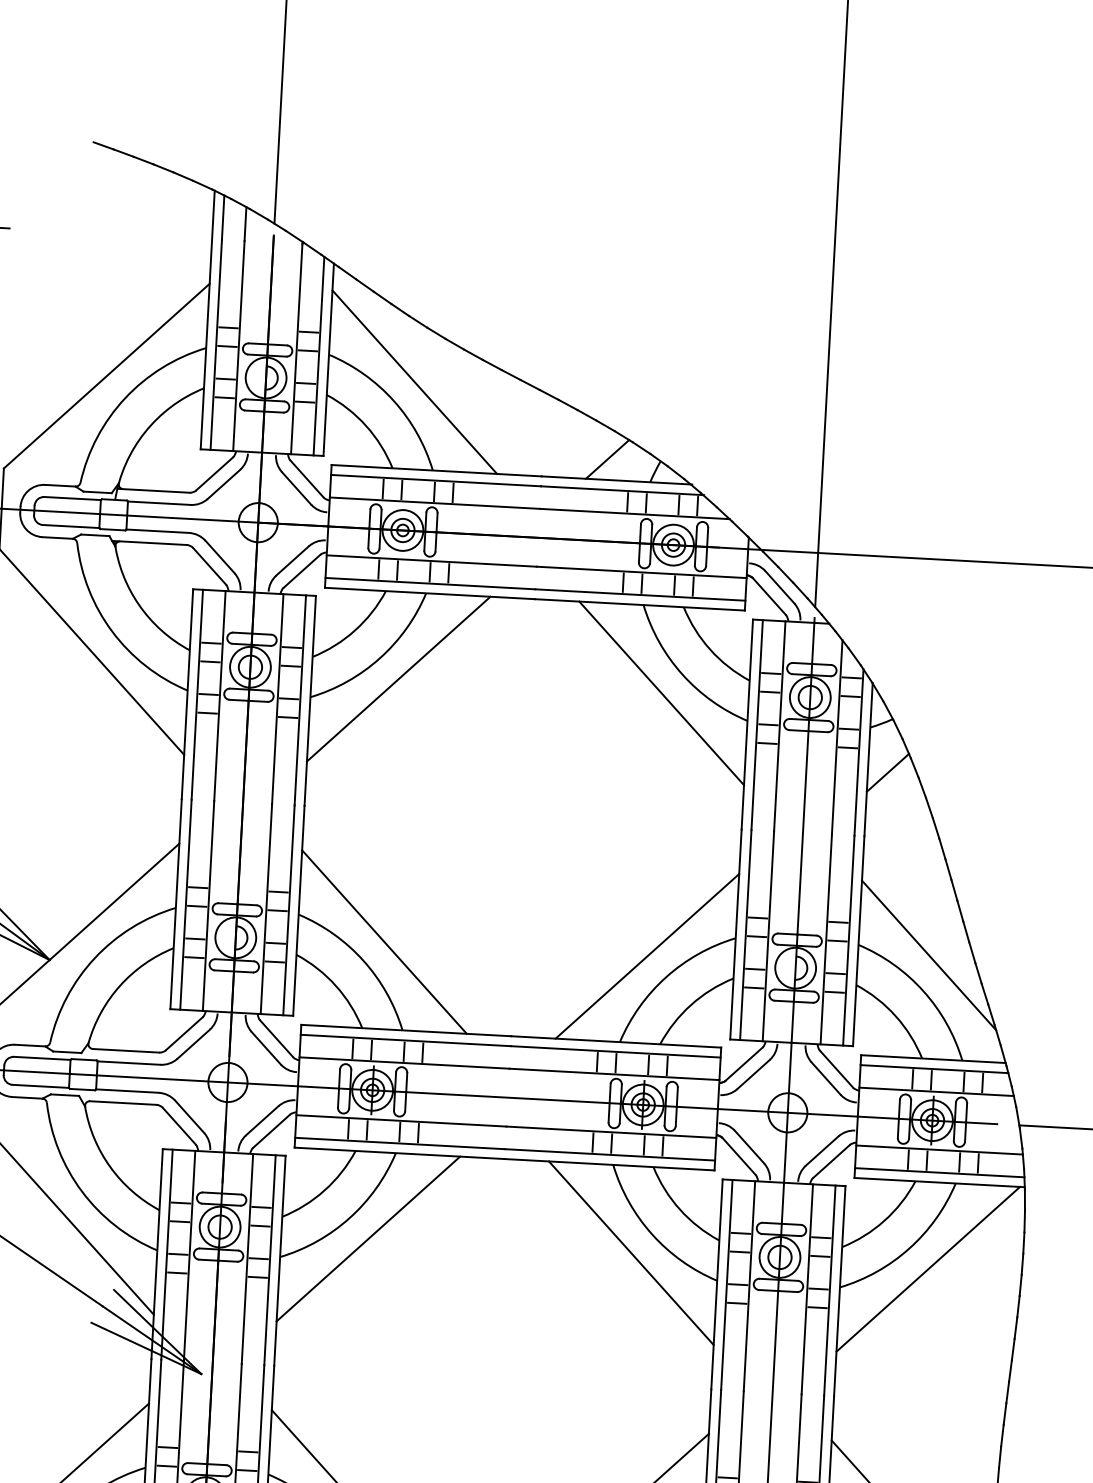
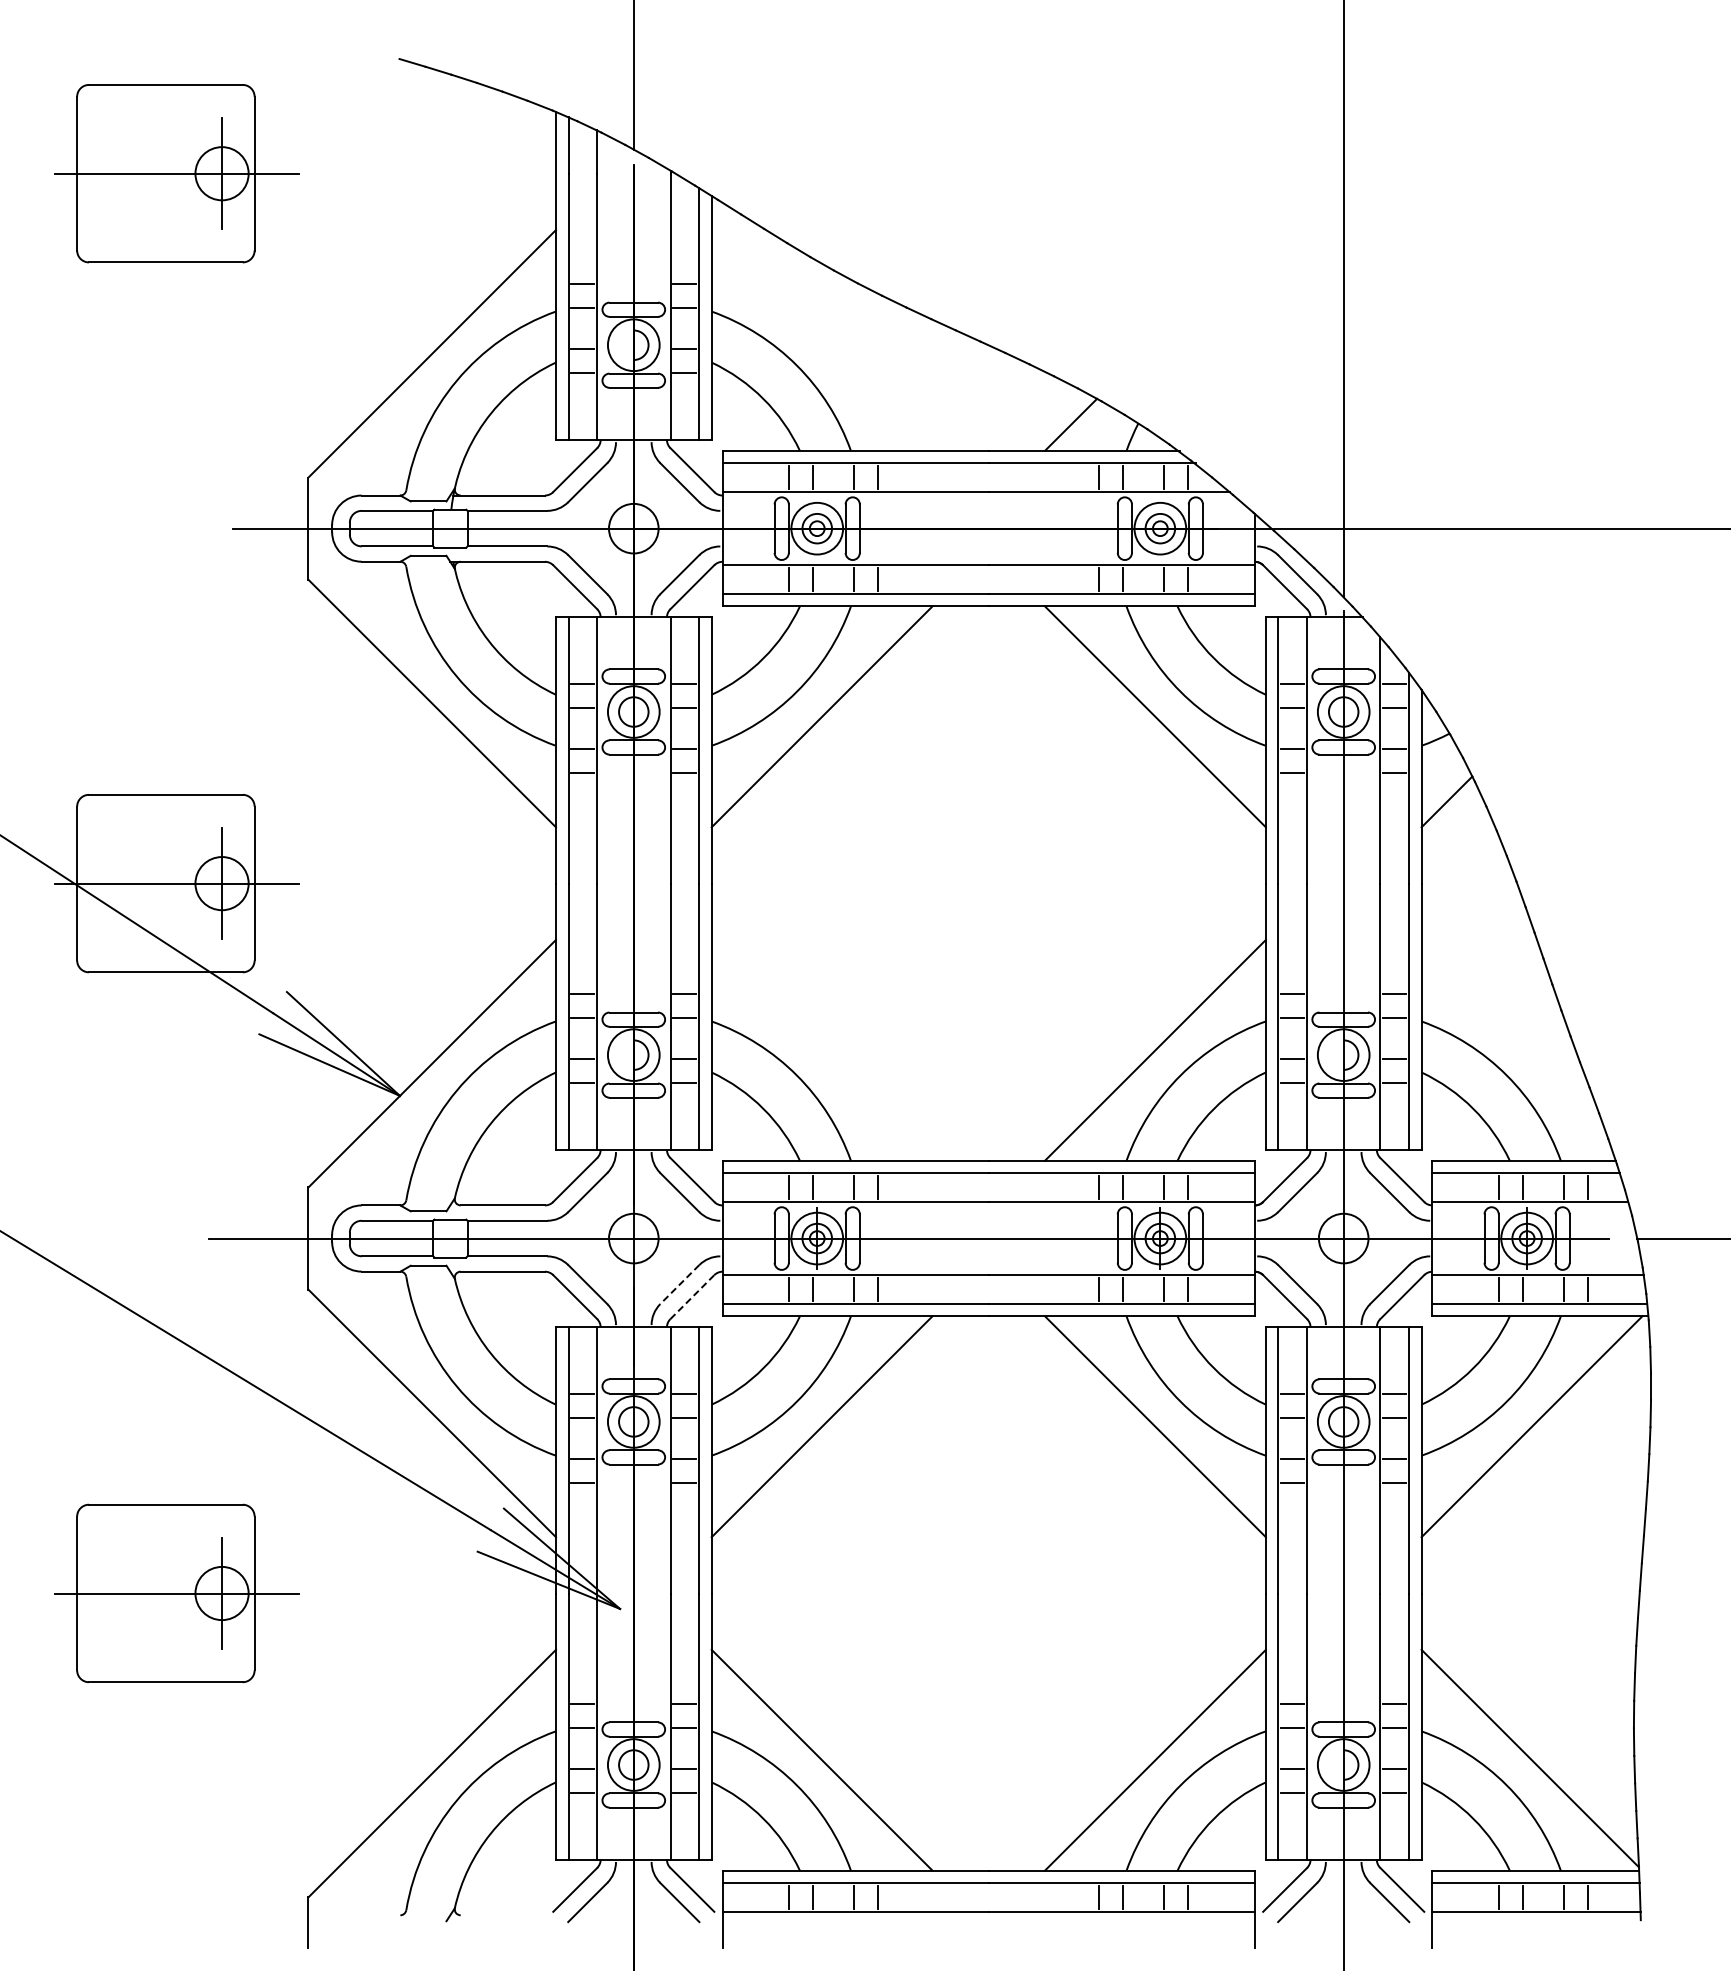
line: (414, 382) -> (821, 340), removed
line: (384, 941) -> (821, 1049), removed
line: (929, 955) -> (1511, 1029), removed
line: (262, 1120) -> (679, 1284), solid -> dashed
line: (271, 1130) -> (692, 1296), solid -> dashed

